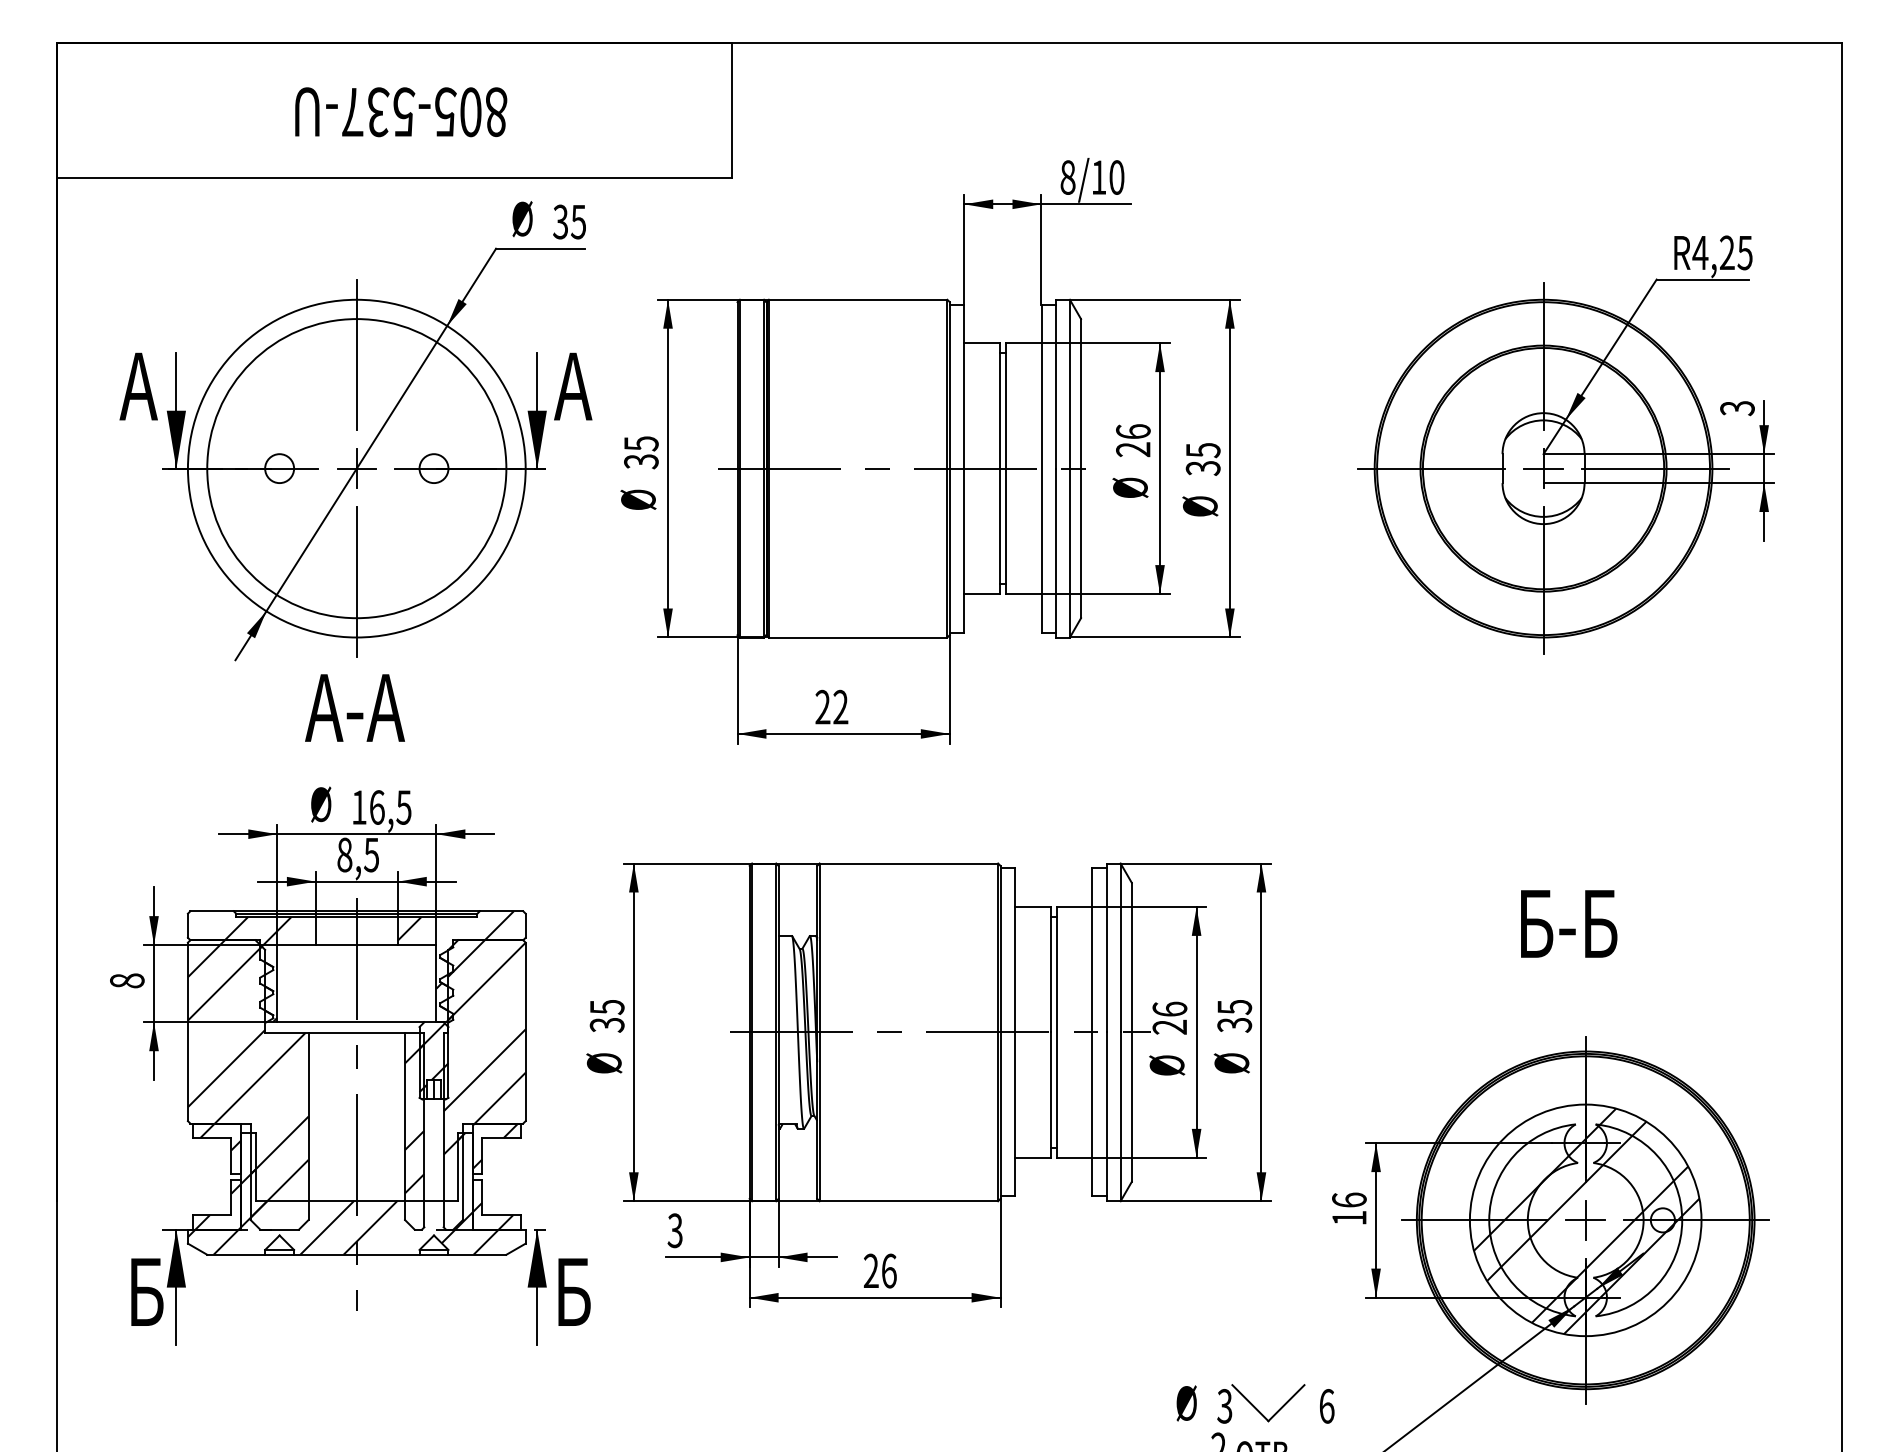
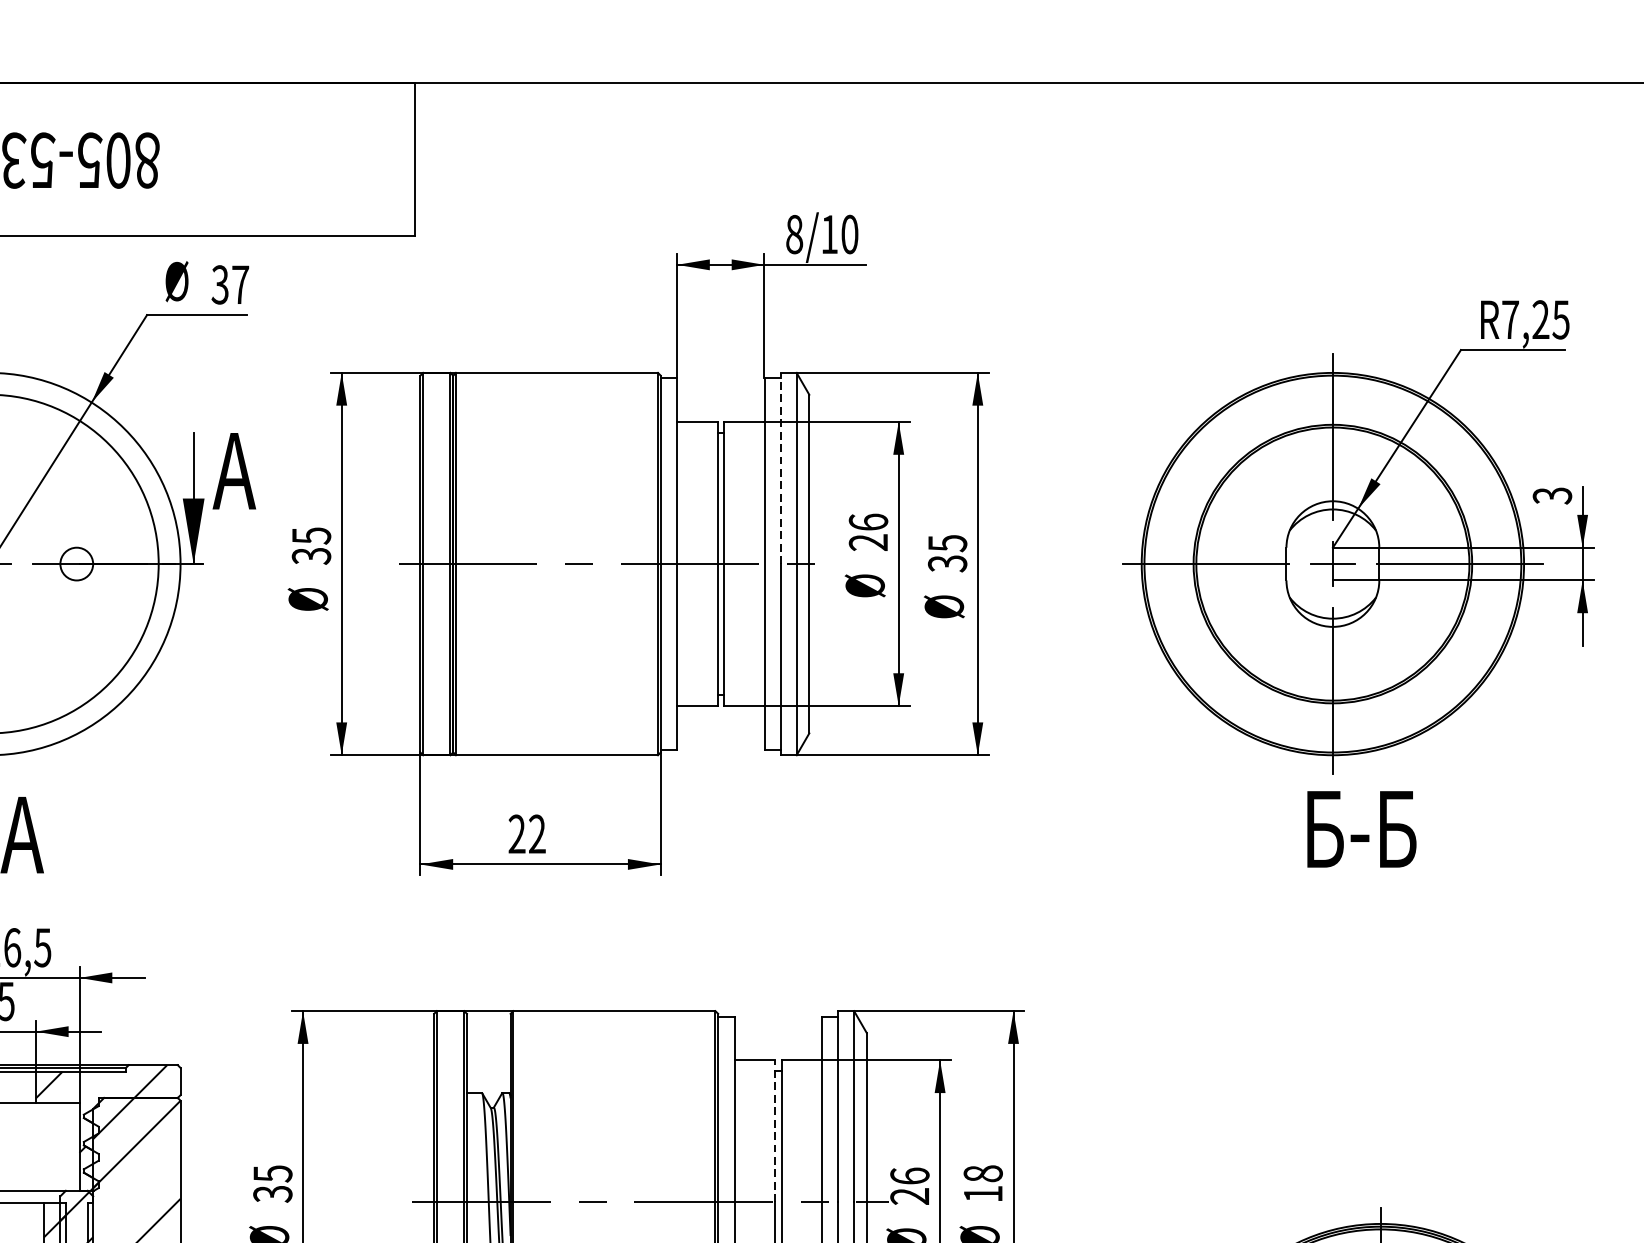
text: (578, 222) -> (240, 285), 35 -> 37
text: (1700, 252) -> (1510, 319), R4,25 -> R7,25
line: (1055, 383) -> (780, 467), solid -> dashed
text: (1569, 923) -> (1362, 828), moved
line: (1050, 969) -> (774, 1131), solid -> dashed
text: (1234, 1015) -> (983, 1183), 35 -> 18

